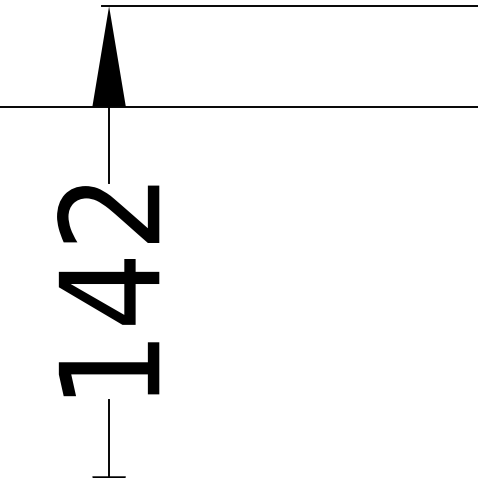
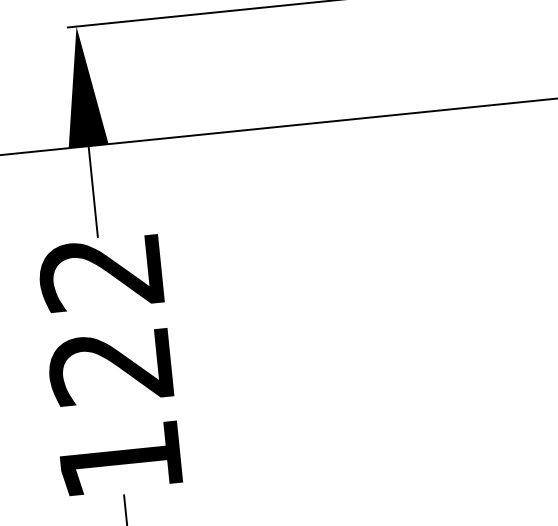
text: (108, 291) -> (110, 366), 142 -> 122

